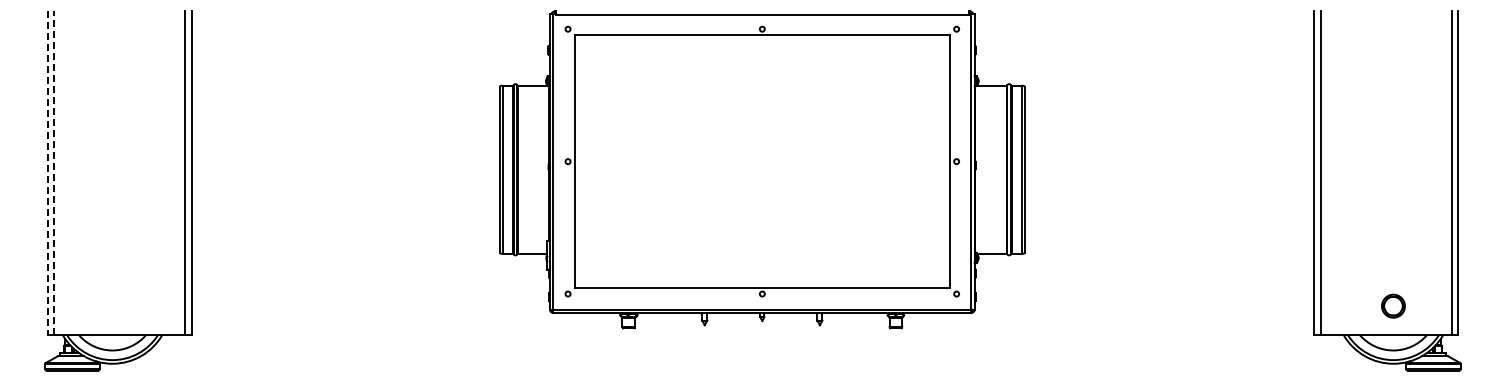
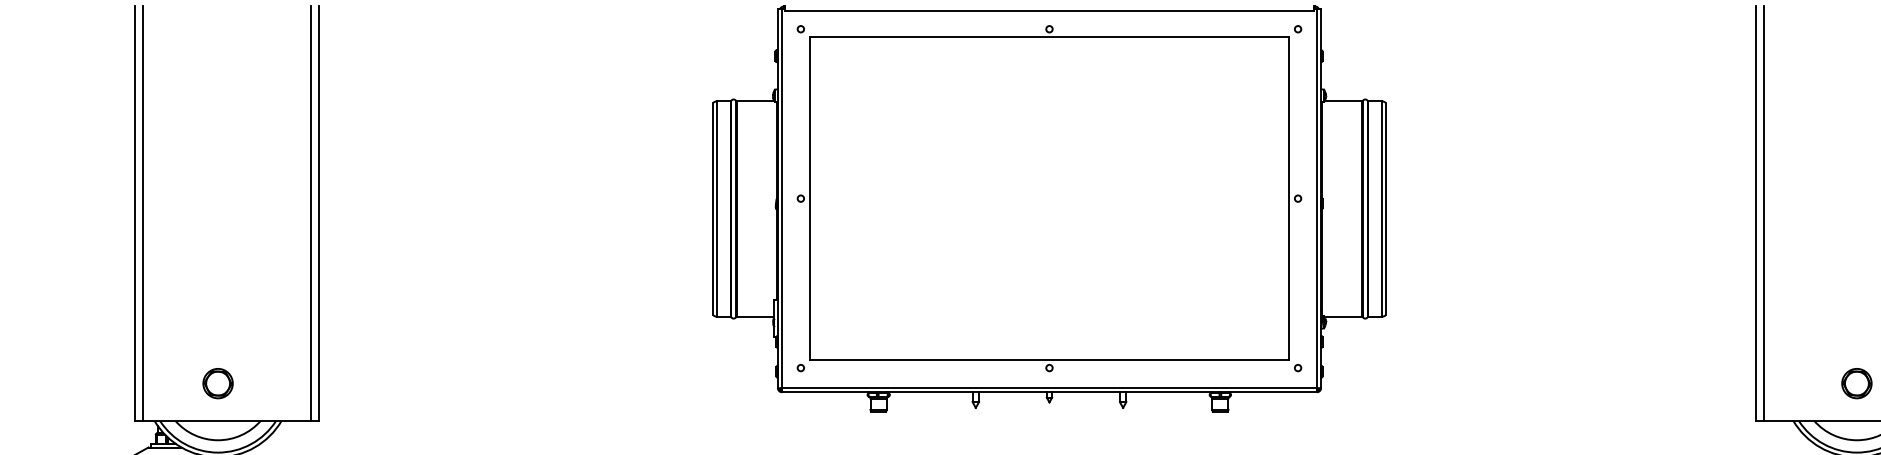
line: (47, 173) -> (134, 213), dashed -> solid
line: (54, 173) -> (143, 213), dashed -> solid
part: (112, 305) -> (218, 382), added

